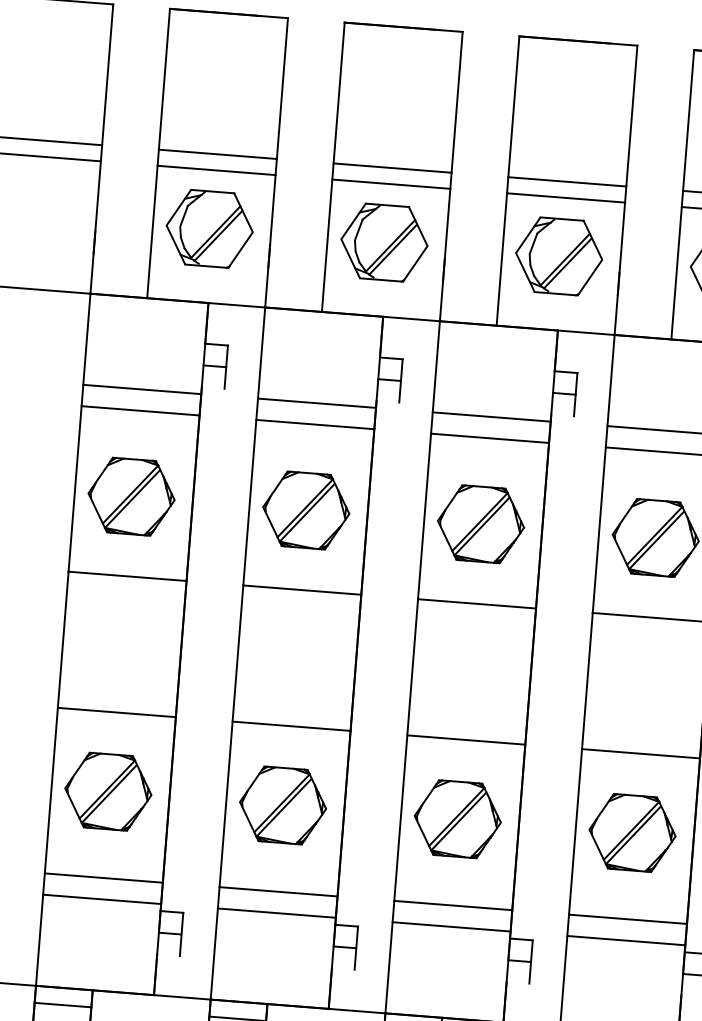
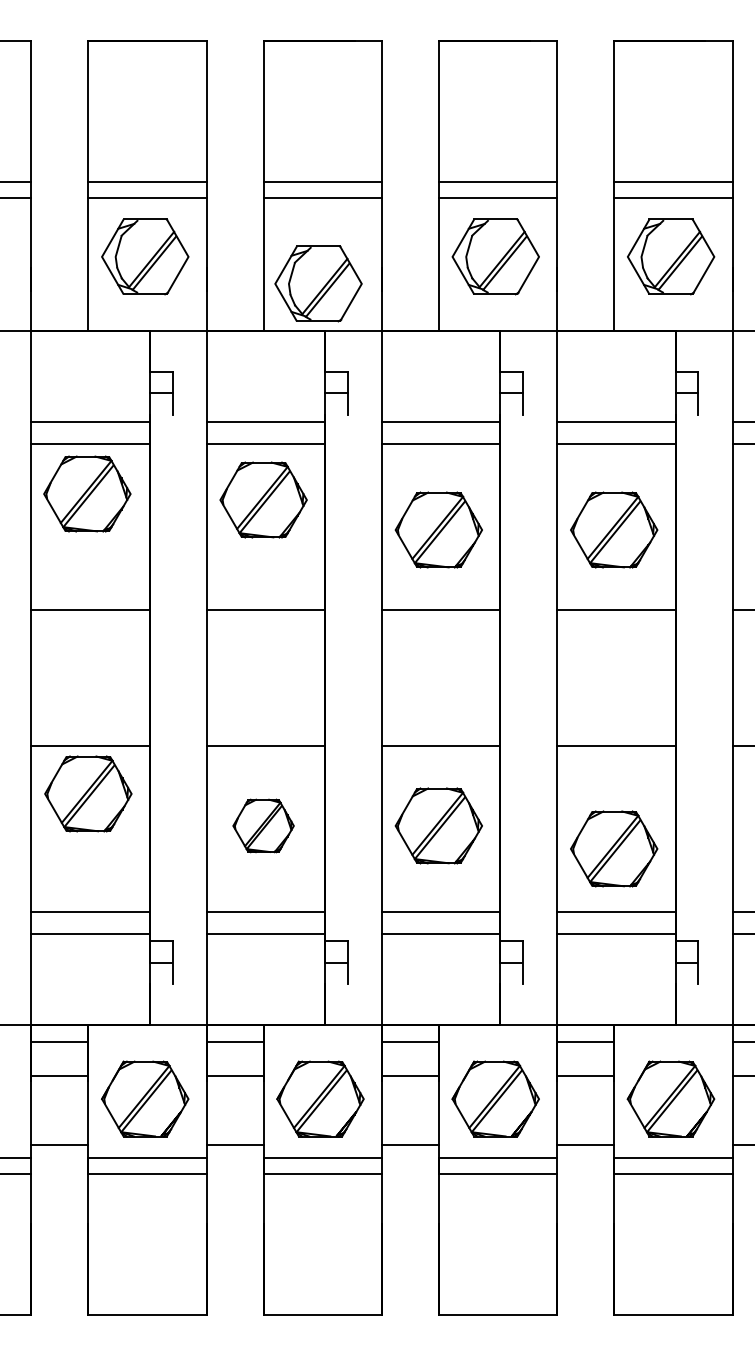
part: (384, 242) -> (318, 283), moved
part: (131, 496) -> (87, 493), moved
part: (306, 509) -> (263, 499), moved
part: (108, 791) -> (88, 793), moved
part: (282, 805) -> (263, 825), size x0.7
part: (632, 832) -> (614, 848), moved

